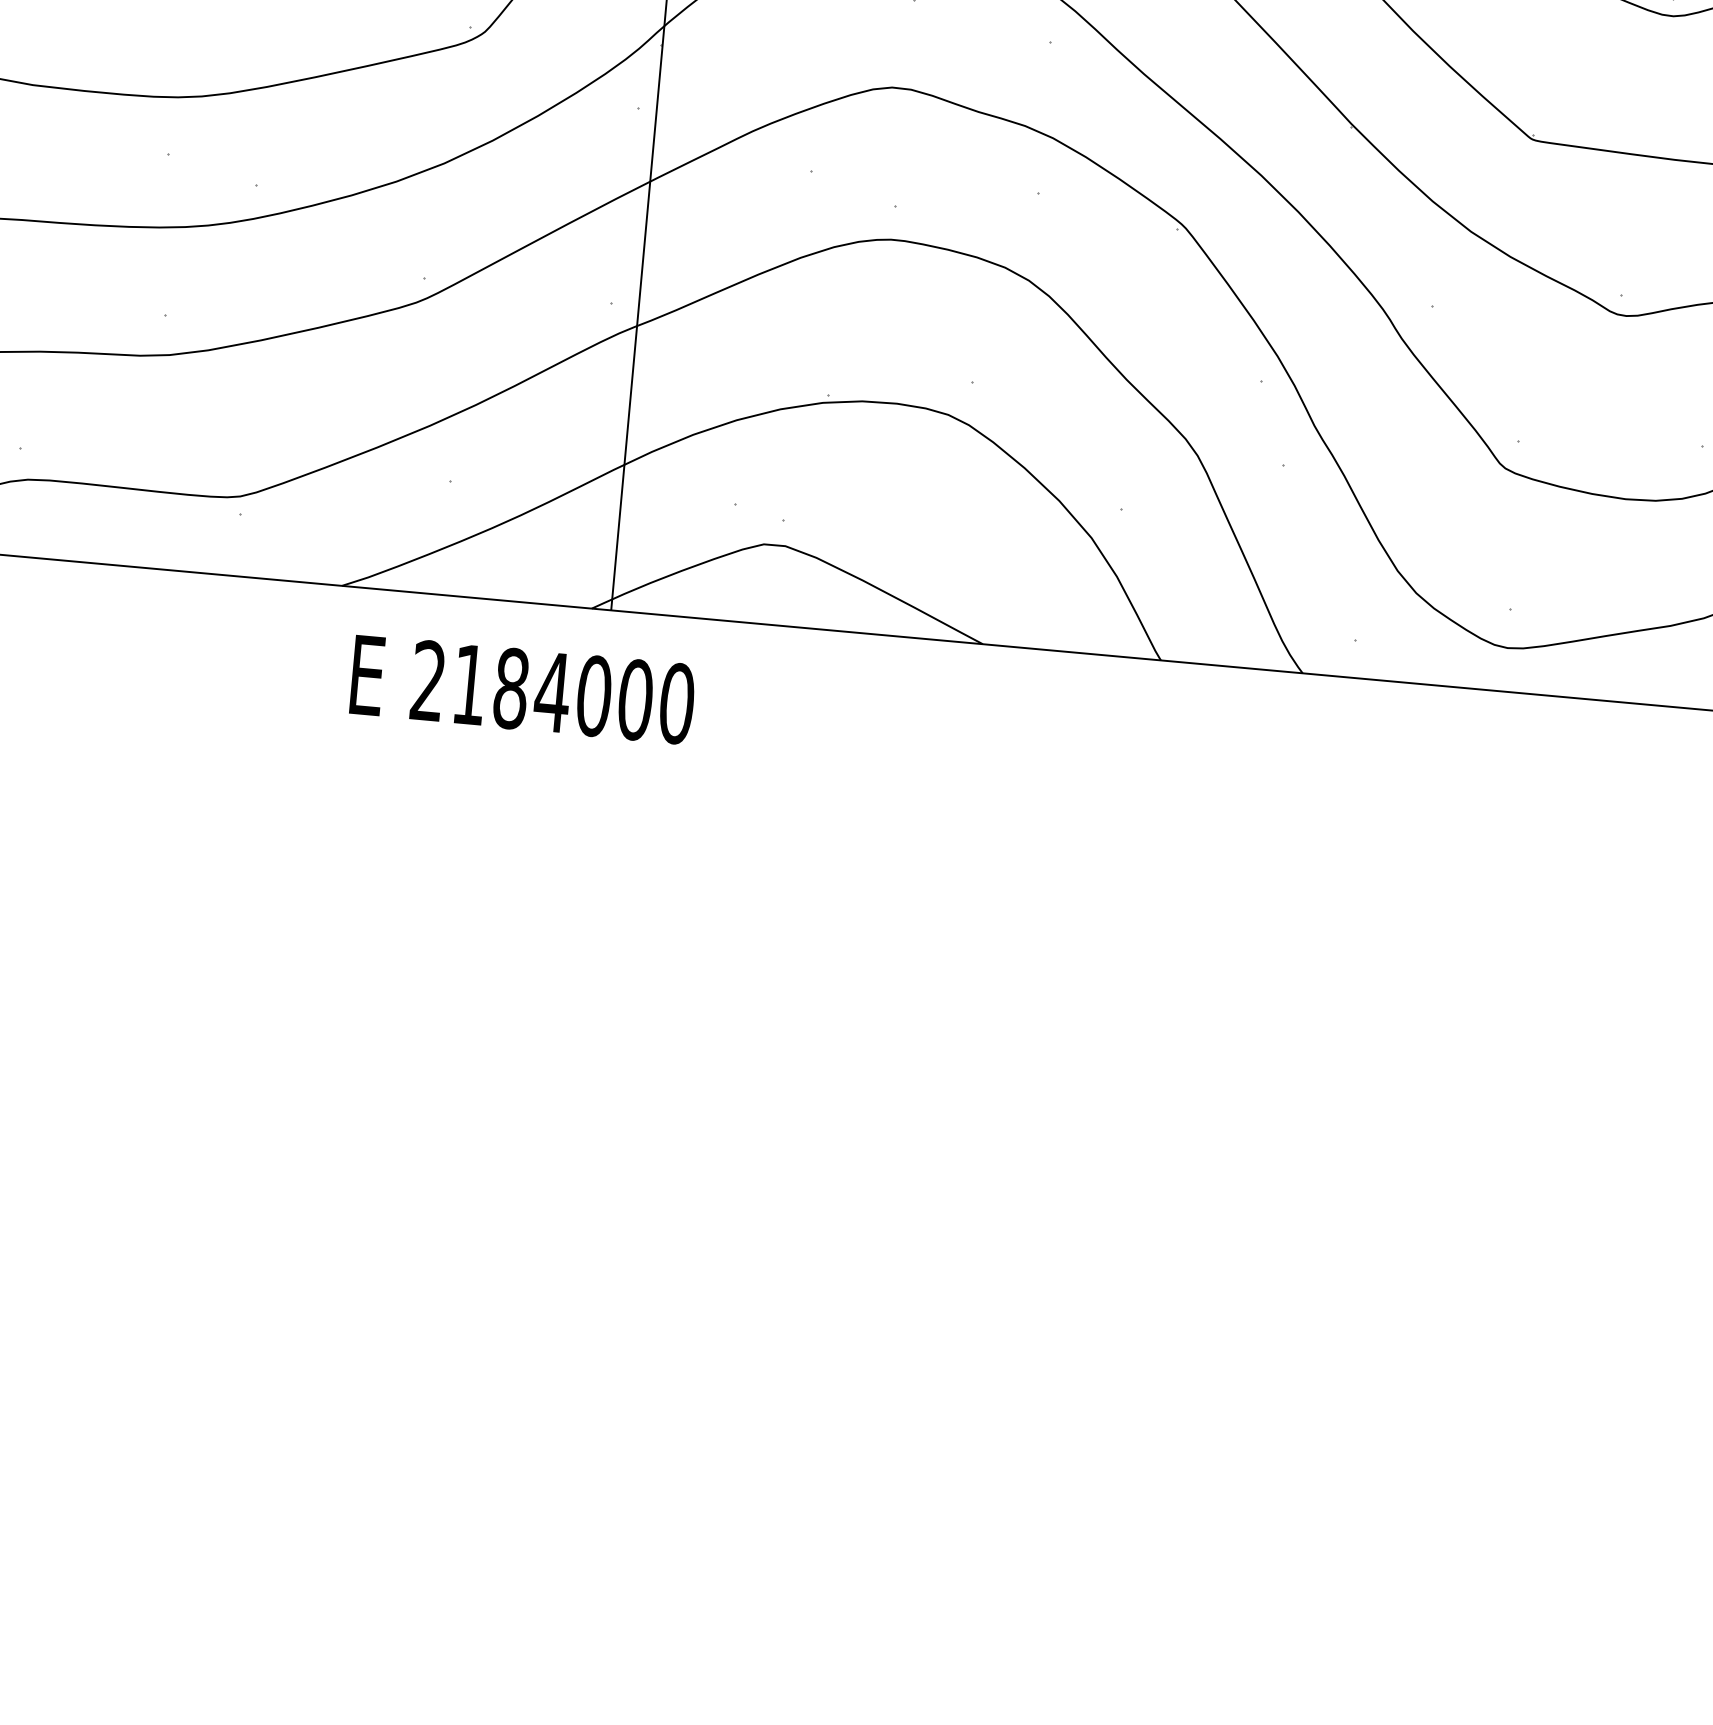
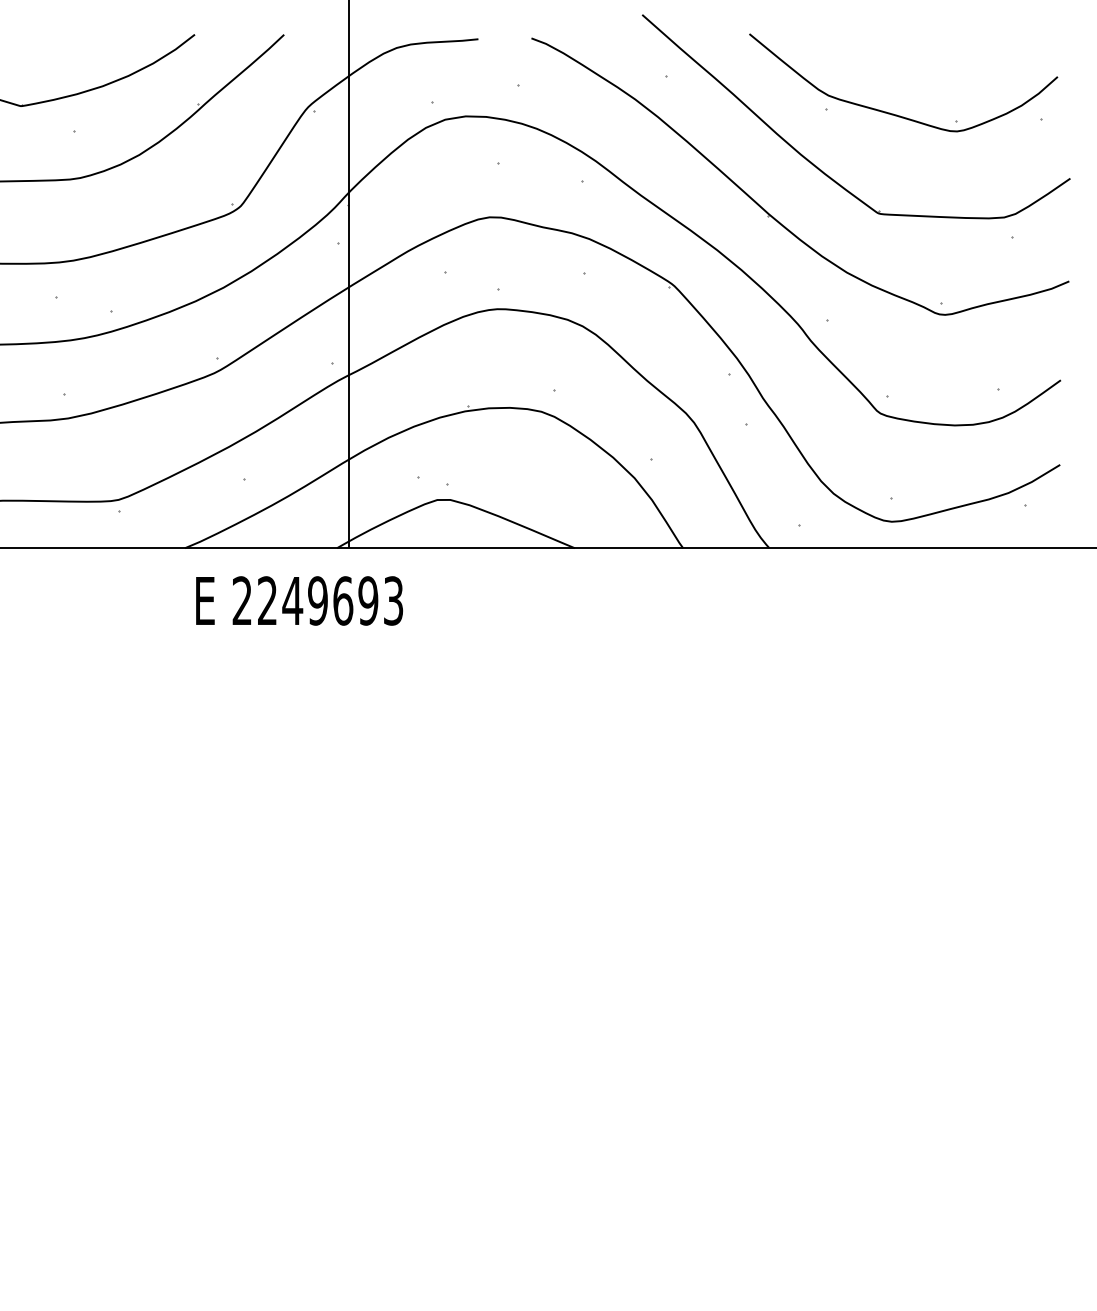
text: (573, 693) -> (330, 600), 2184000 -> 2249693

